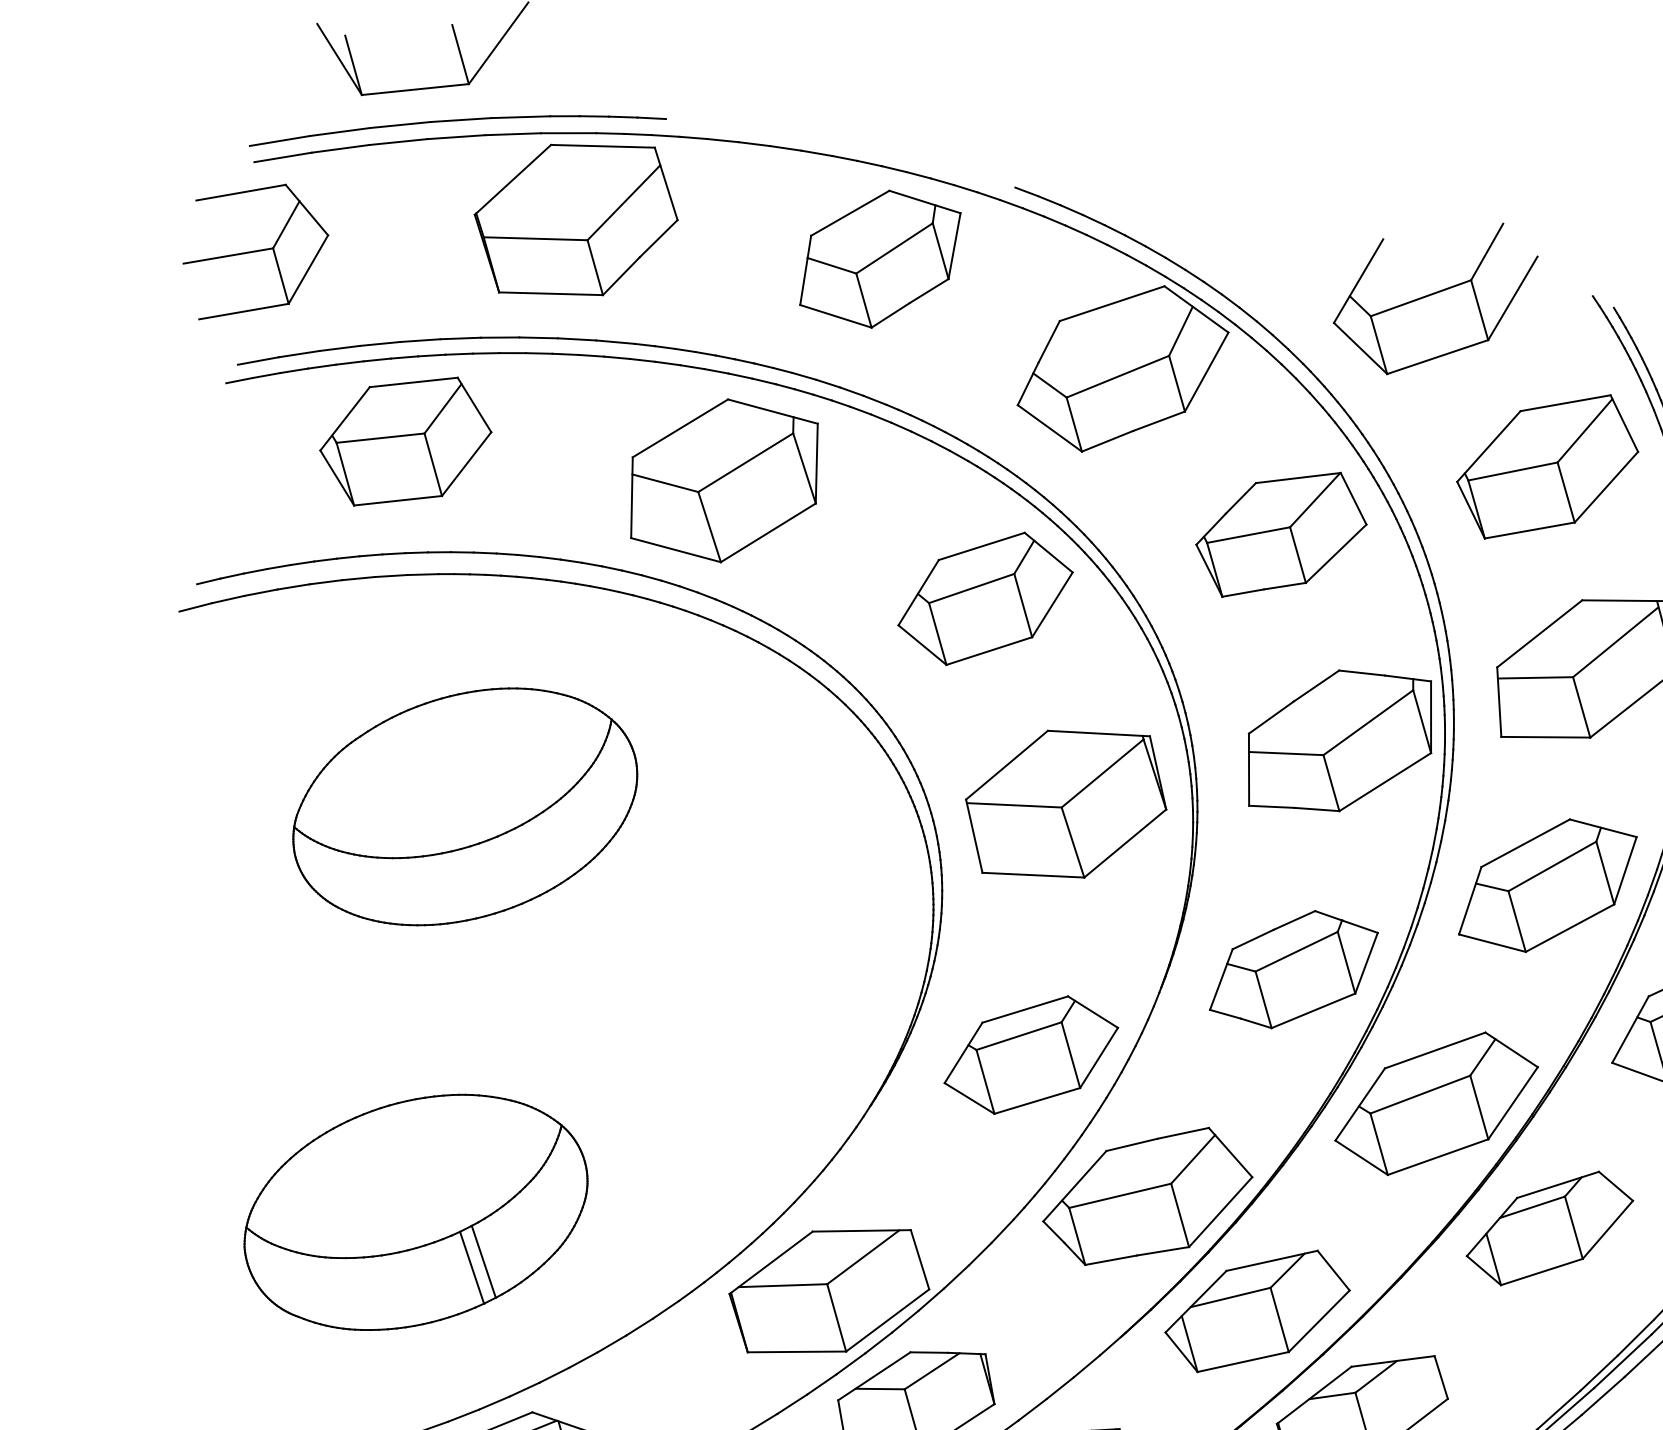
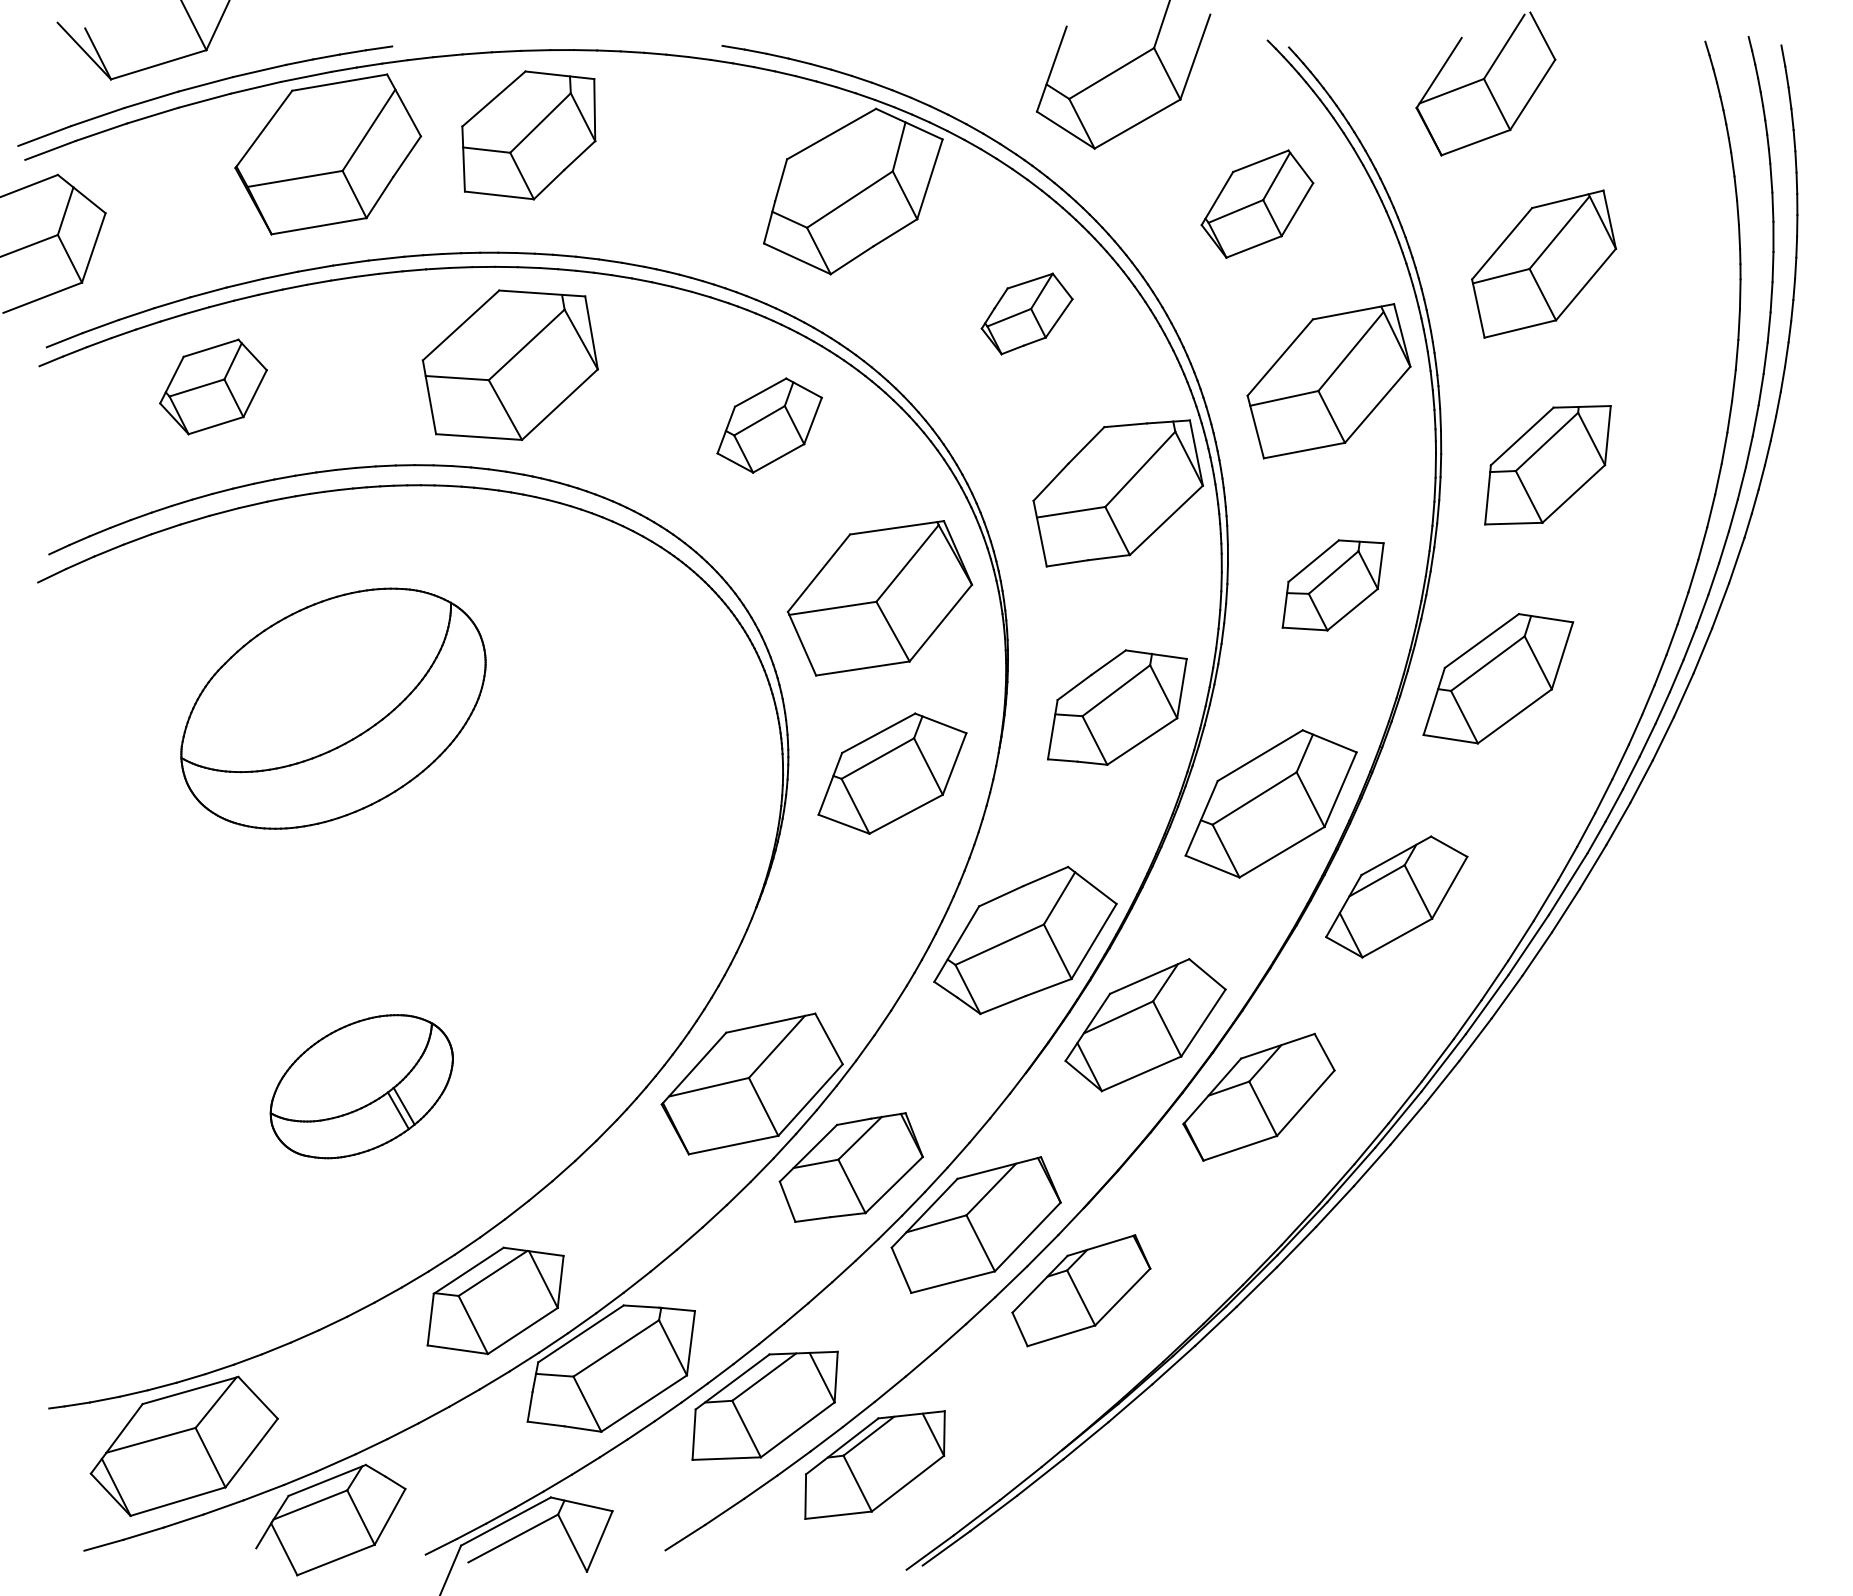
part: (879, 259) -> (528, 135), moved
part: (405, 441) -> (213, 386), size x0.7
part: (1547, 466) -> (1257, 203), size x0.7
part: (1280, 534) -> (1026, 313), size x0.6
part: (985, 598) -> (769, 425), size x0.7
part: (1548, 885) -> (1333, 585), size x0.7
part: (1031, 1054) -> (892, 773), moved
part: (415, 1212) -> (361, 1086), size x0.6

